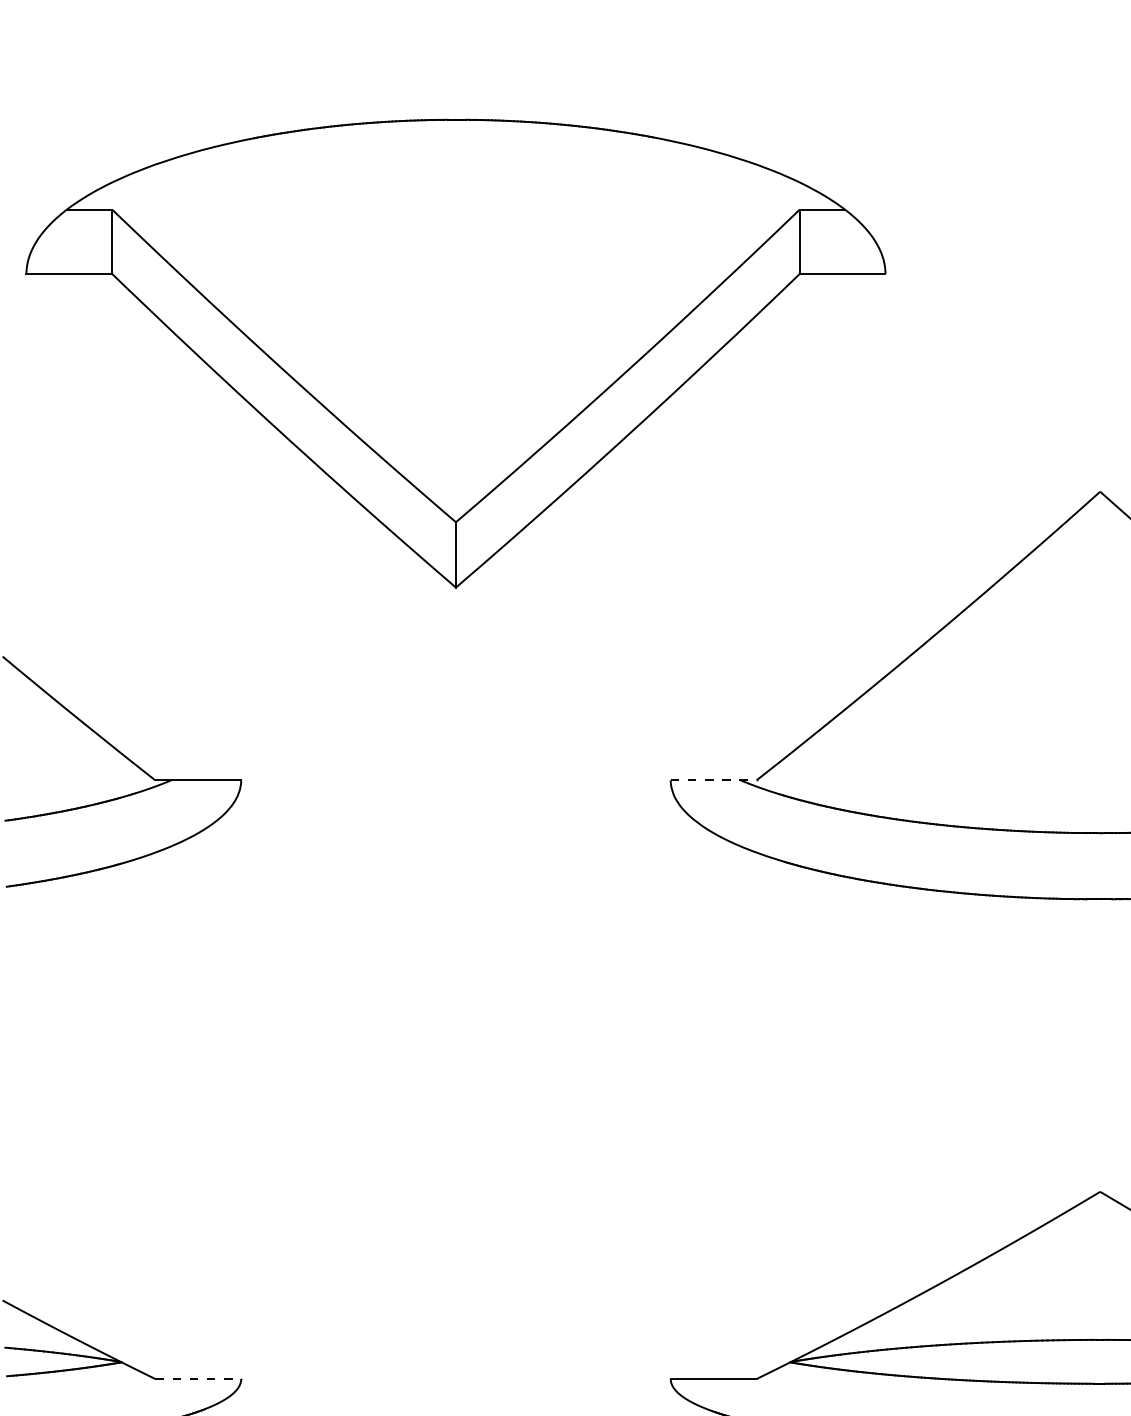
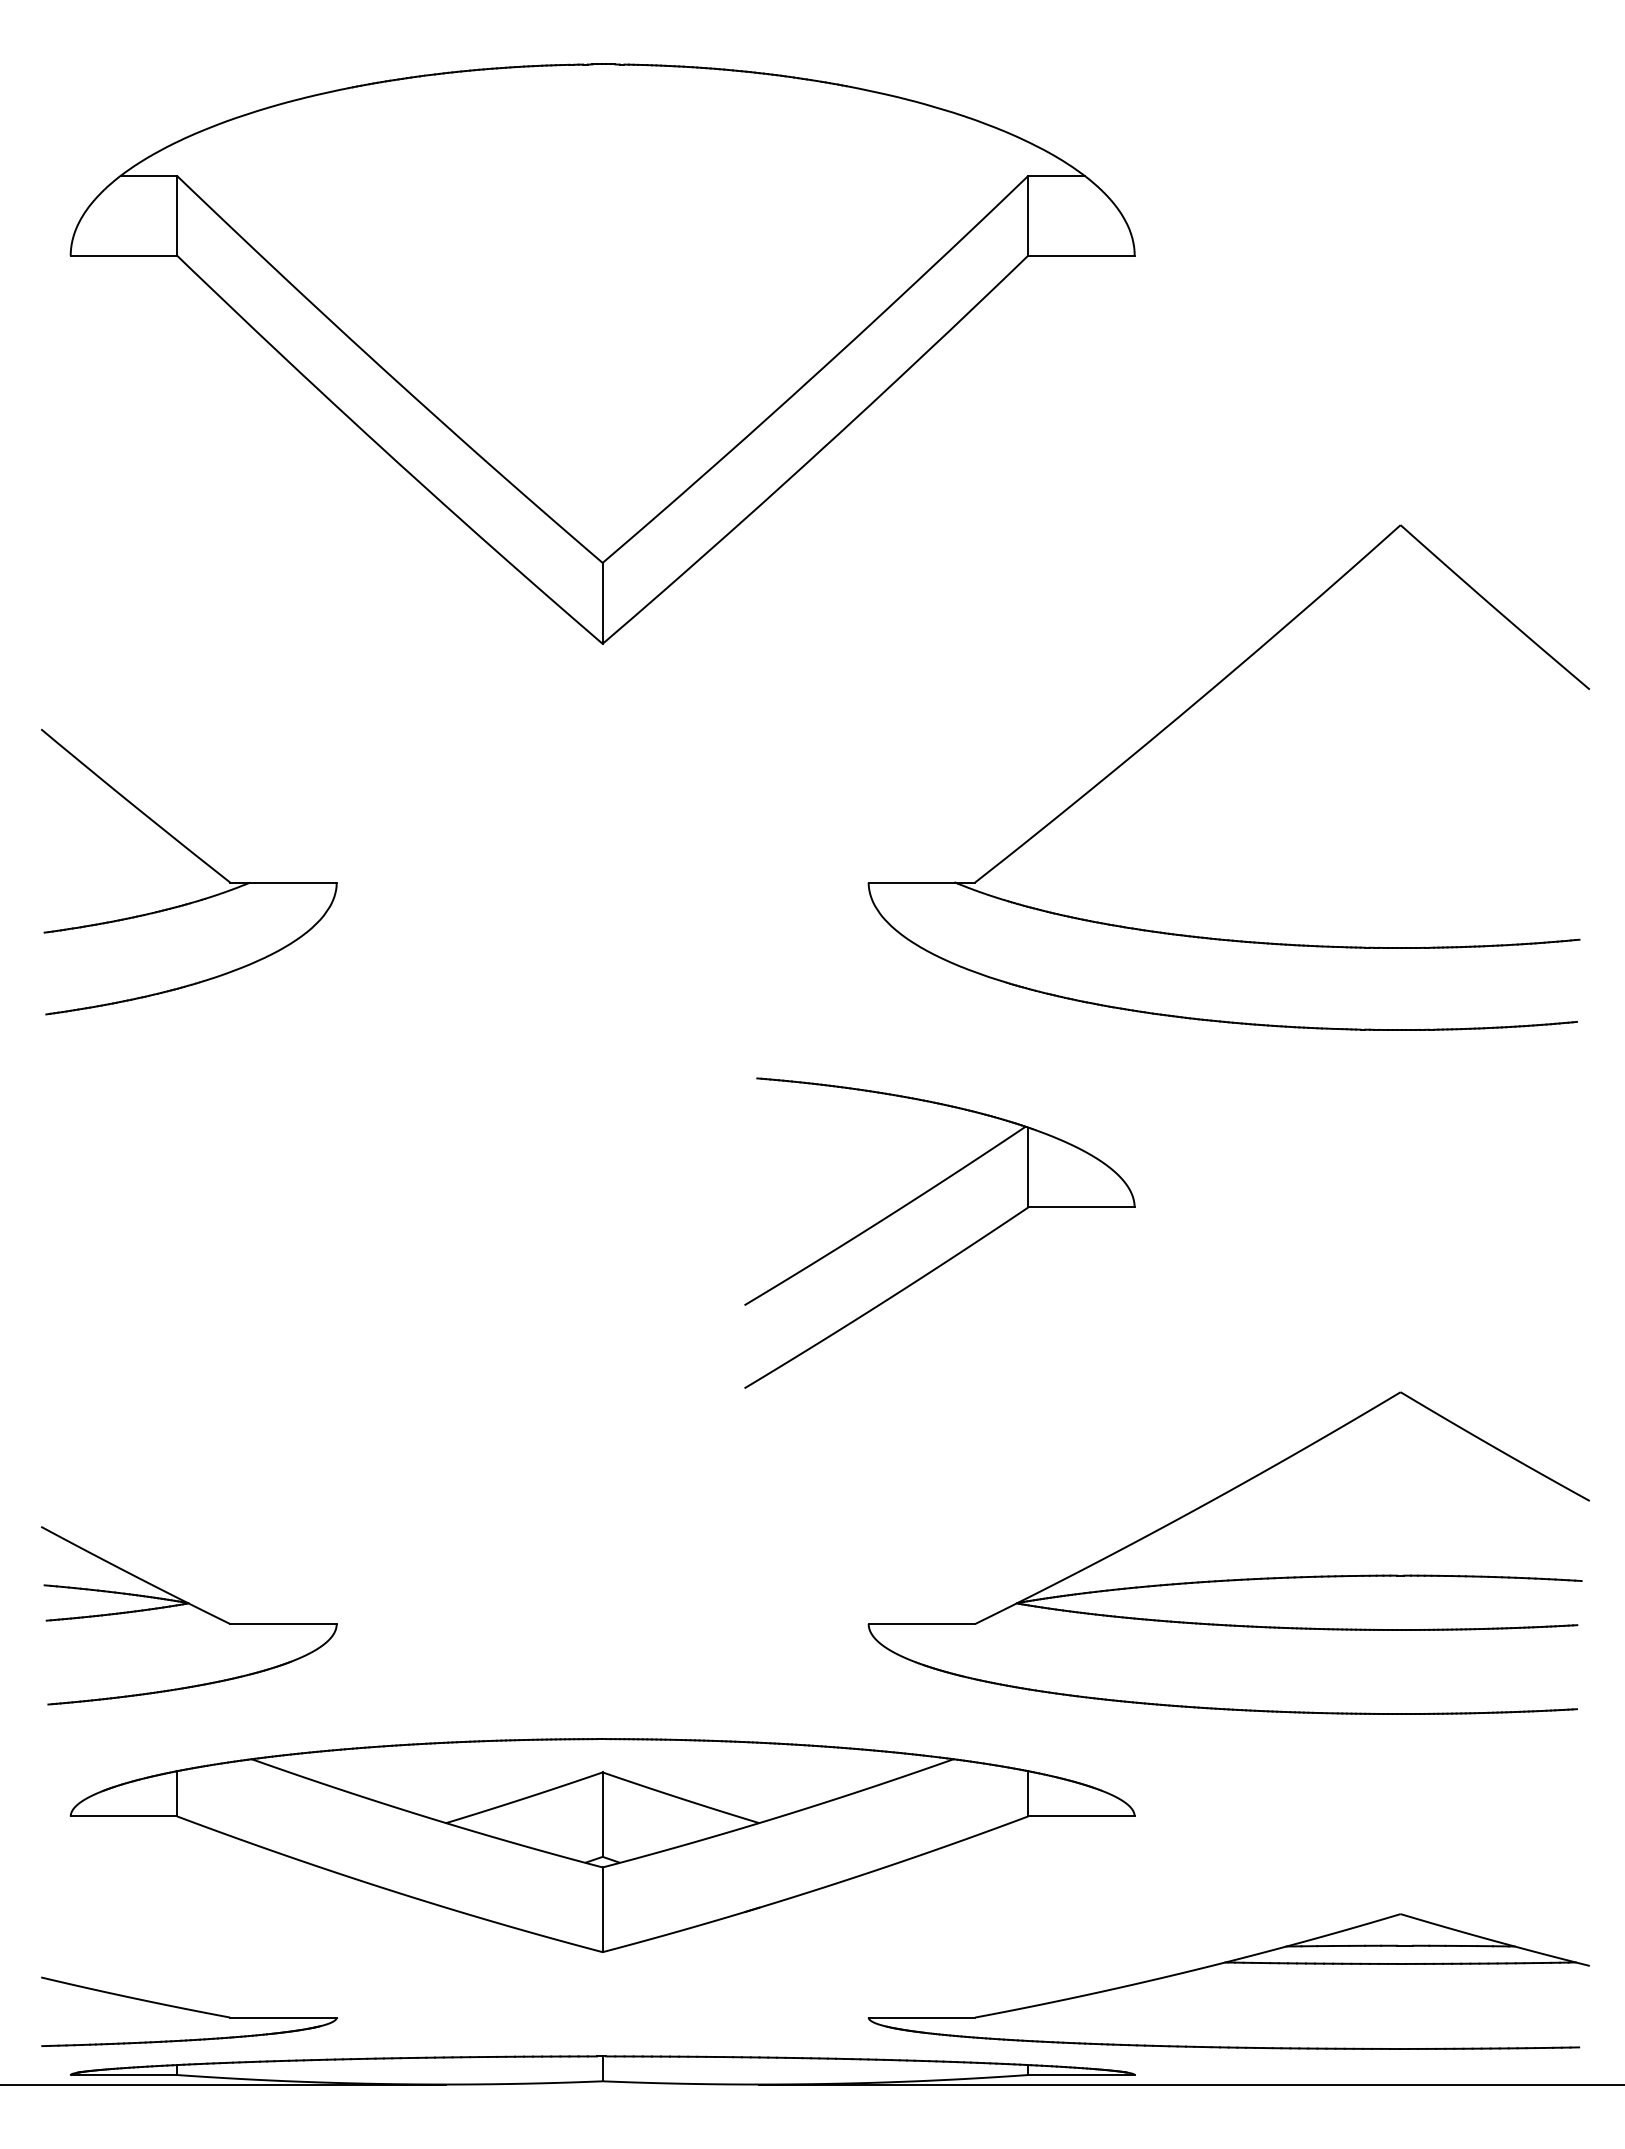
line: (714, 780) -> (922, 882), dashed -> solid
part: (740, 1080) -> (955, 1254), added
line: (199, 1379) -> (284, 1624), dashed -> solid

